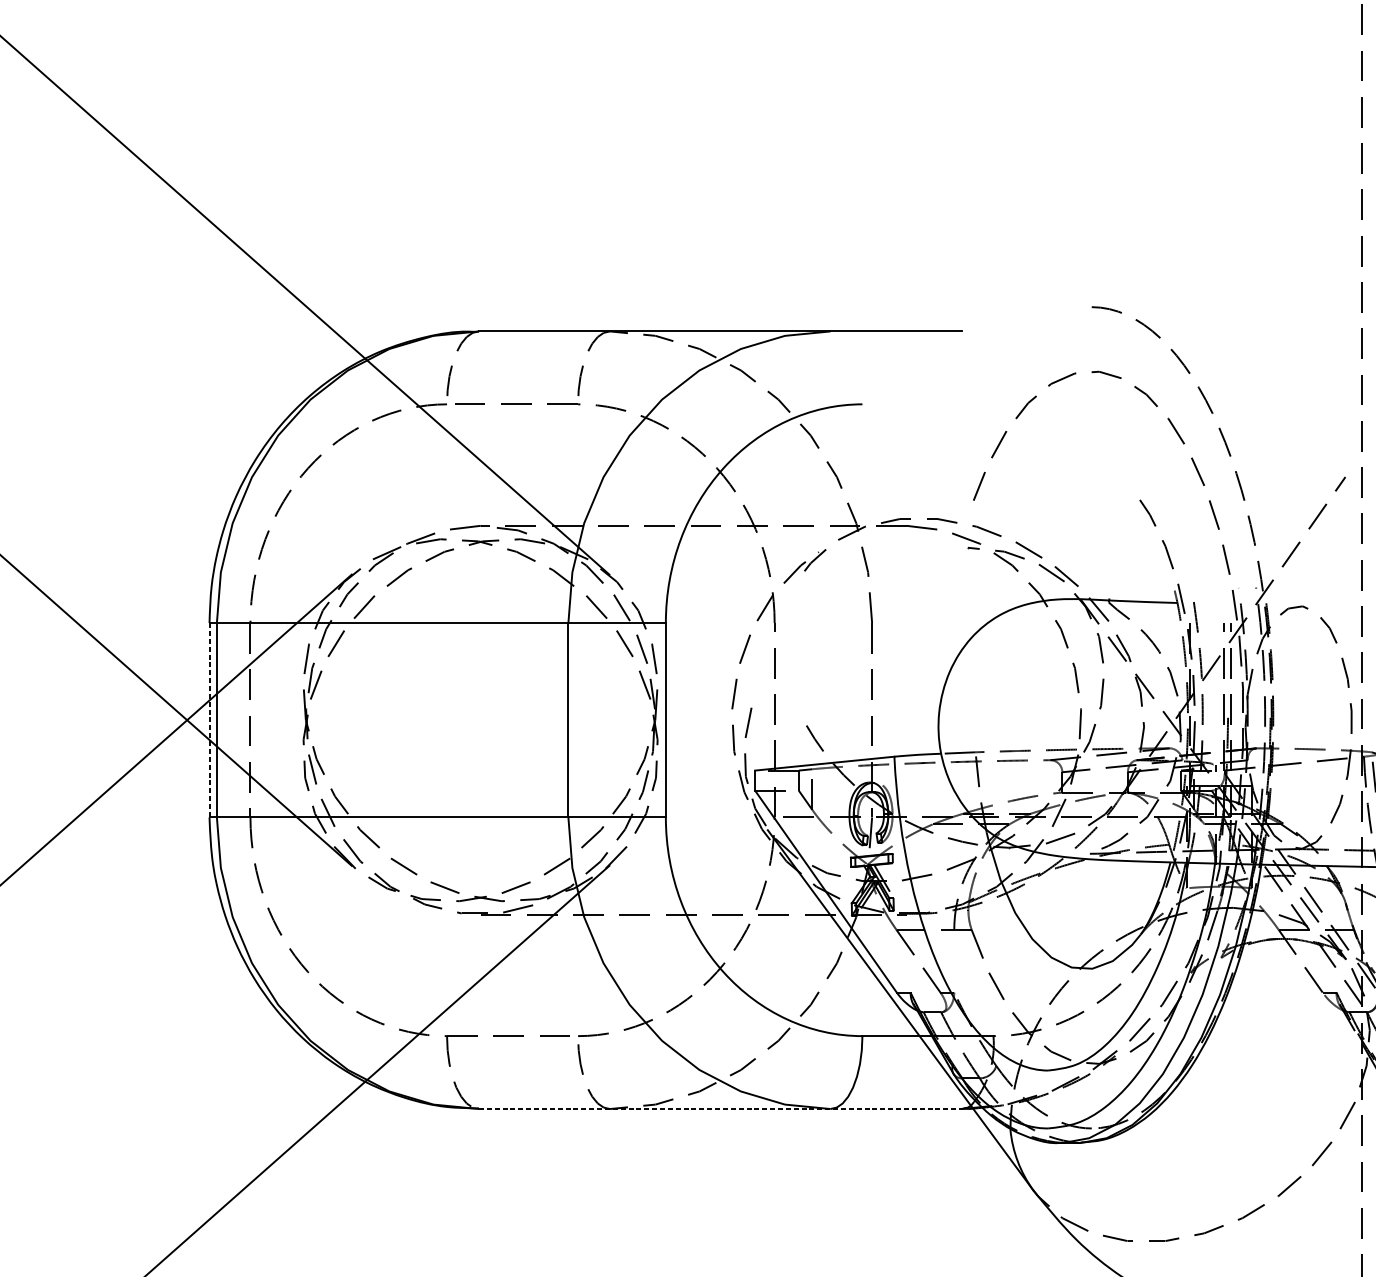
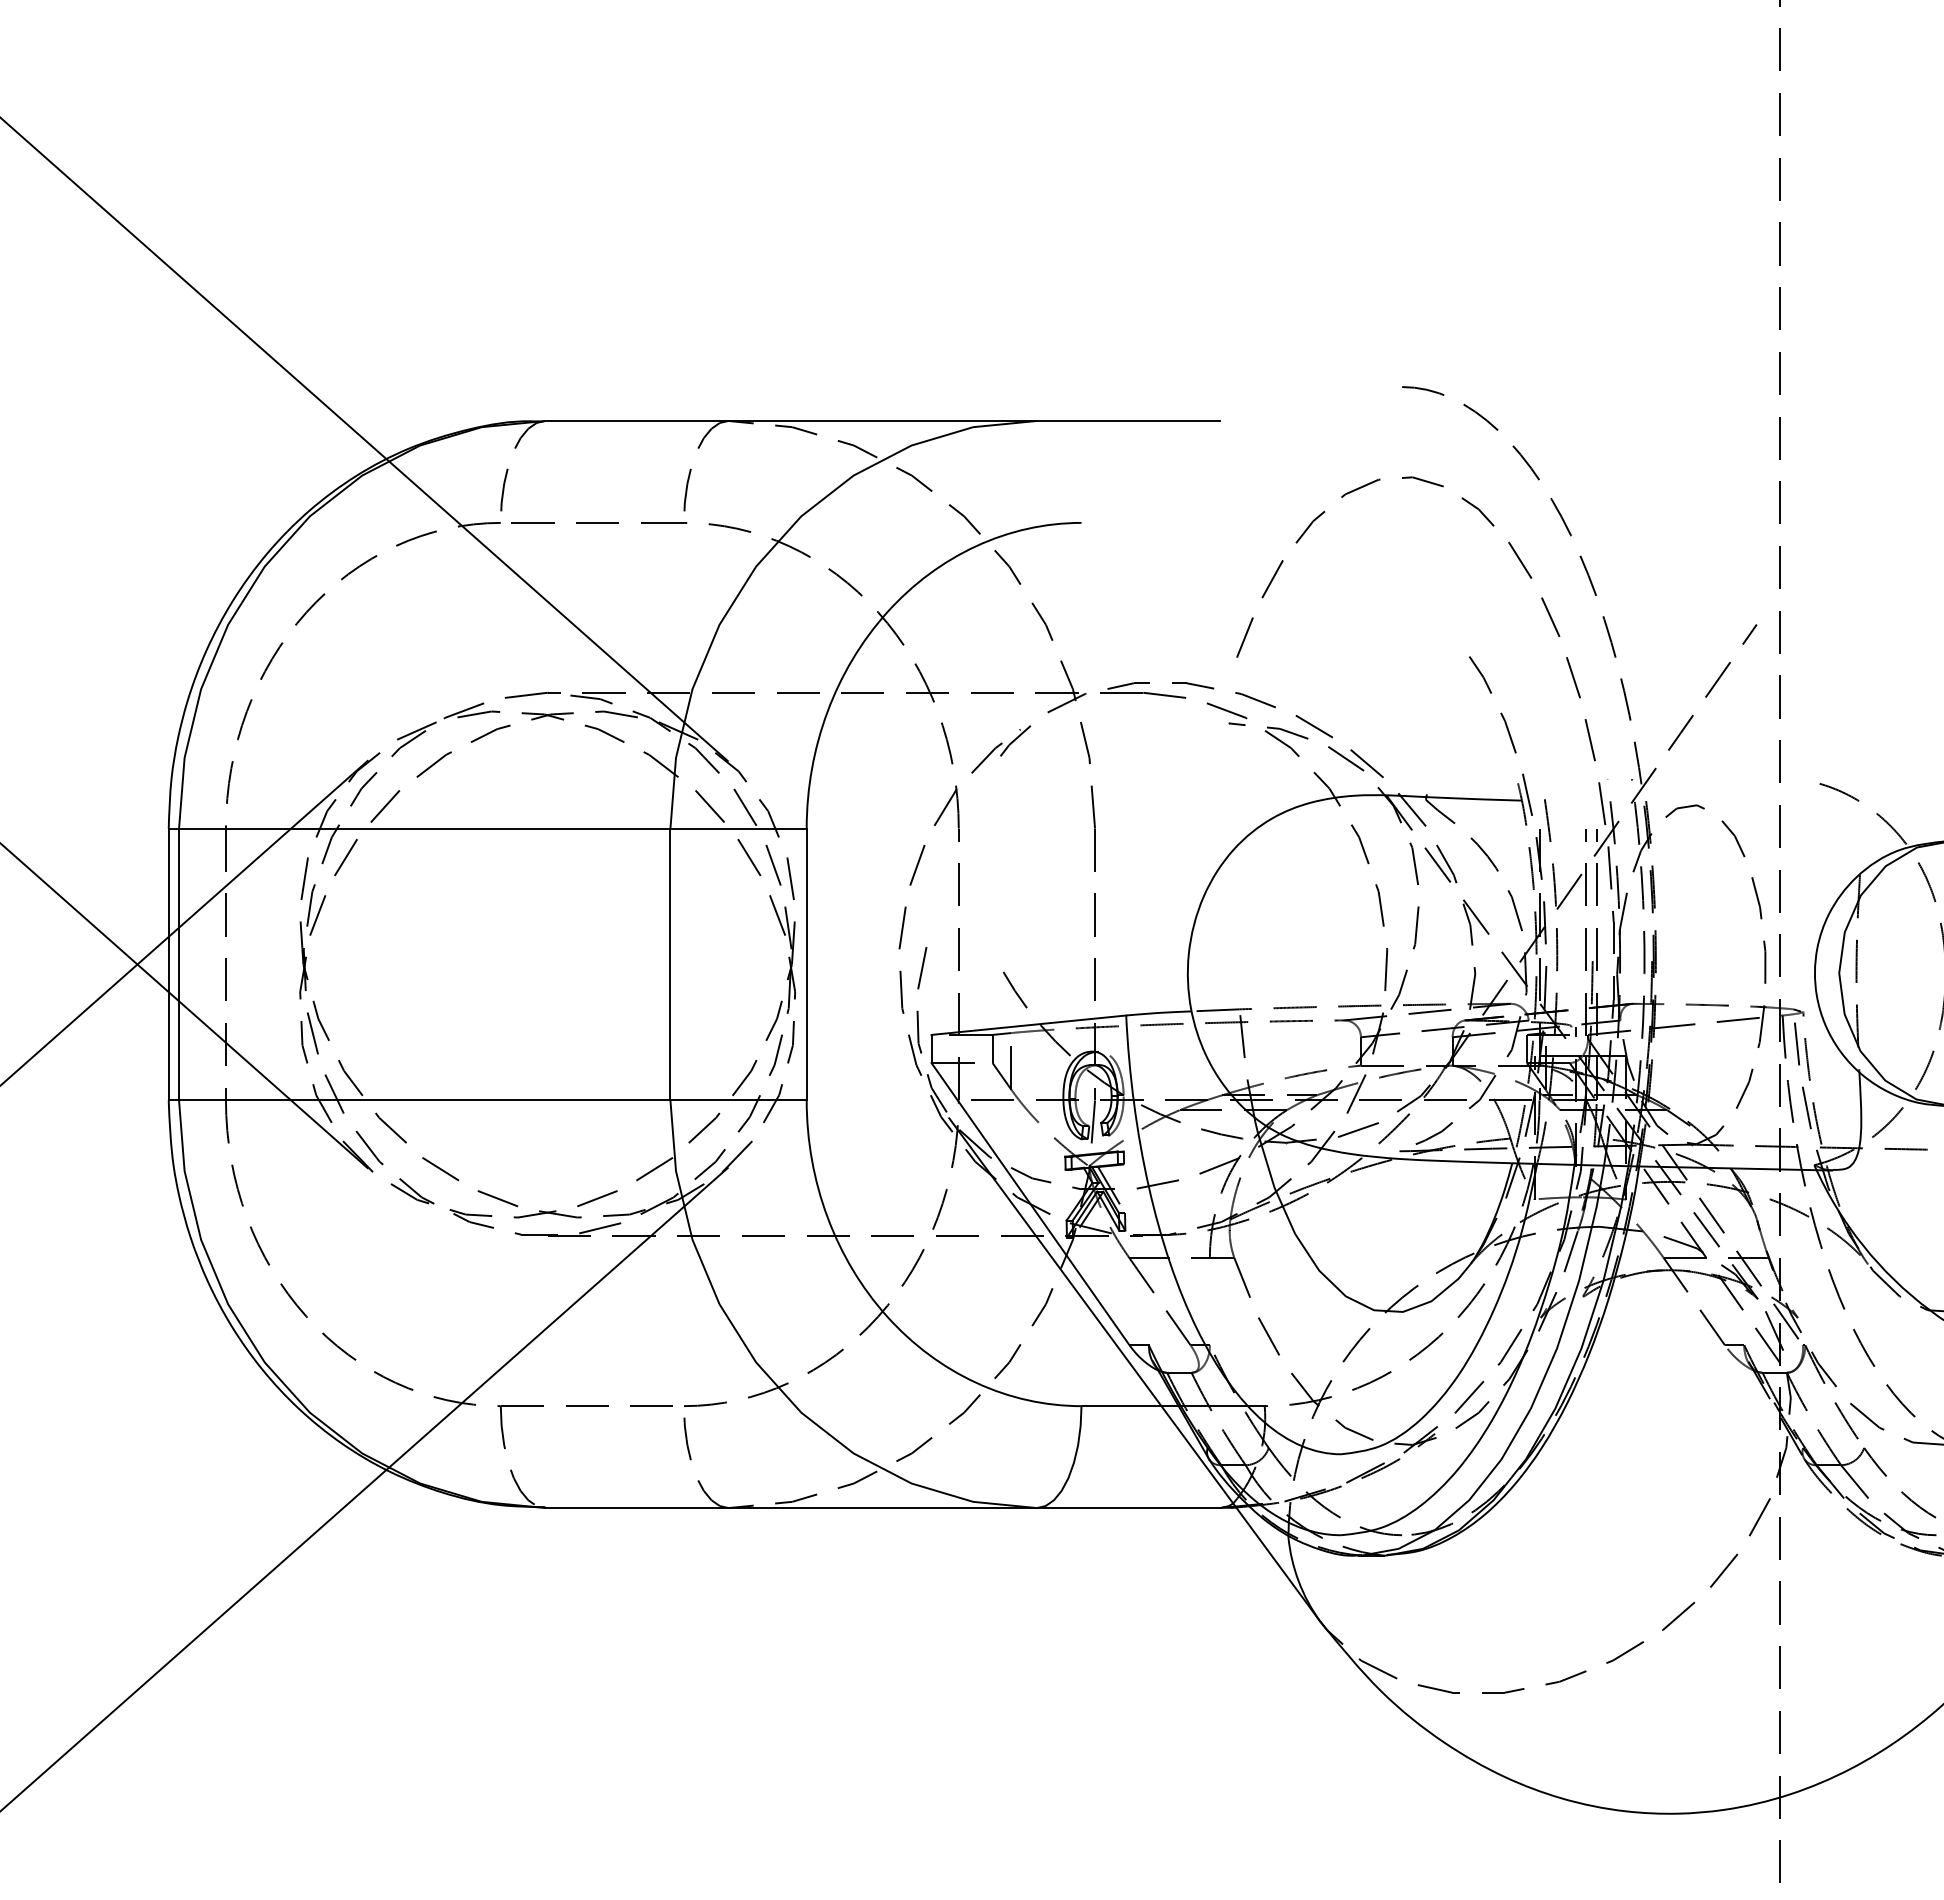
line: (209, 720) -> (168, 964), dashed -> solid
line: (720, 1109) -> (883, 1508), dashed -> solid

